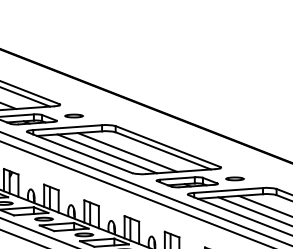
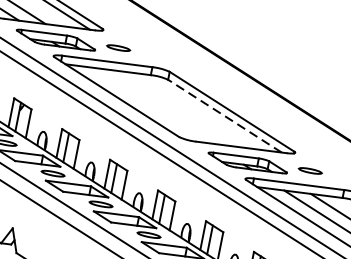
line: (162, 150) -> (223, 115), solid -> dashed
line: (127, 152) -> (178, 109), removed
line: (106, 153) -> (150, 104), removed

